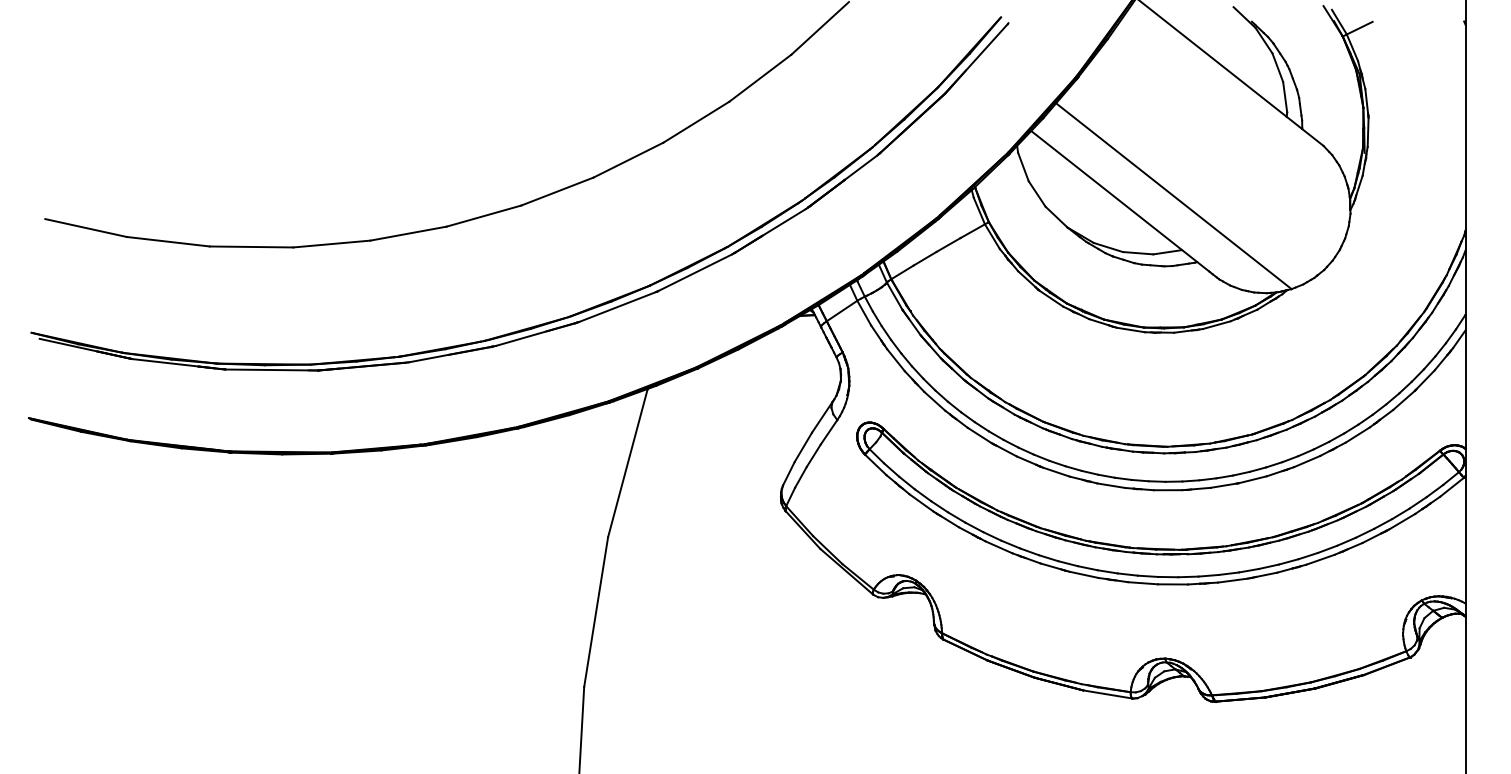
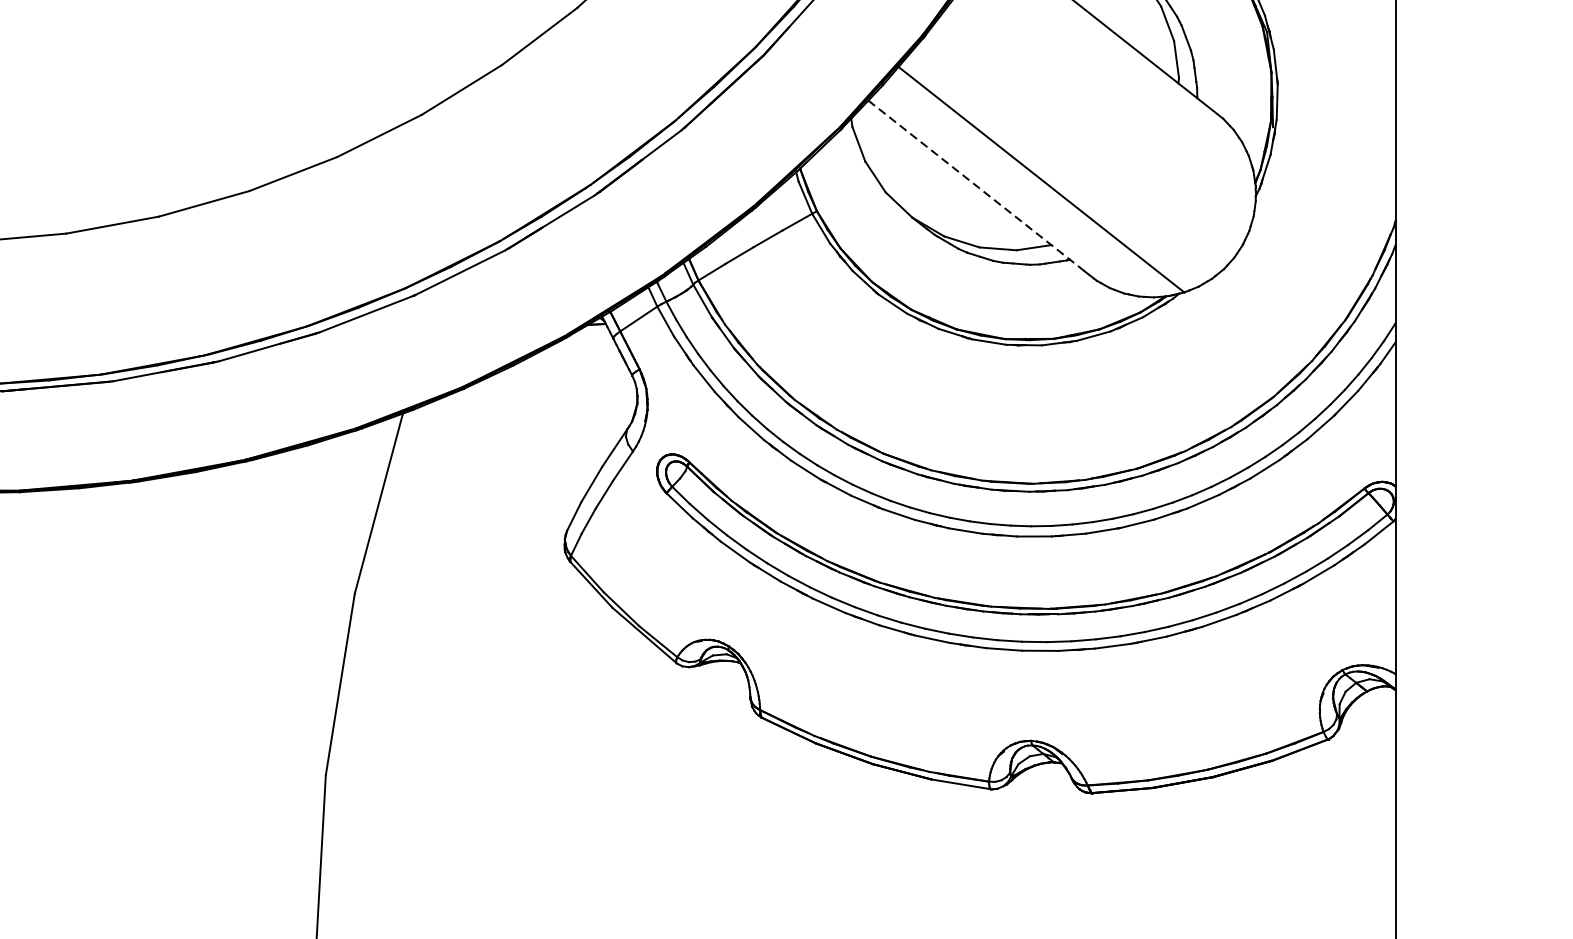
line: (1120, 201) -> (976, 186), solid -> dashed

